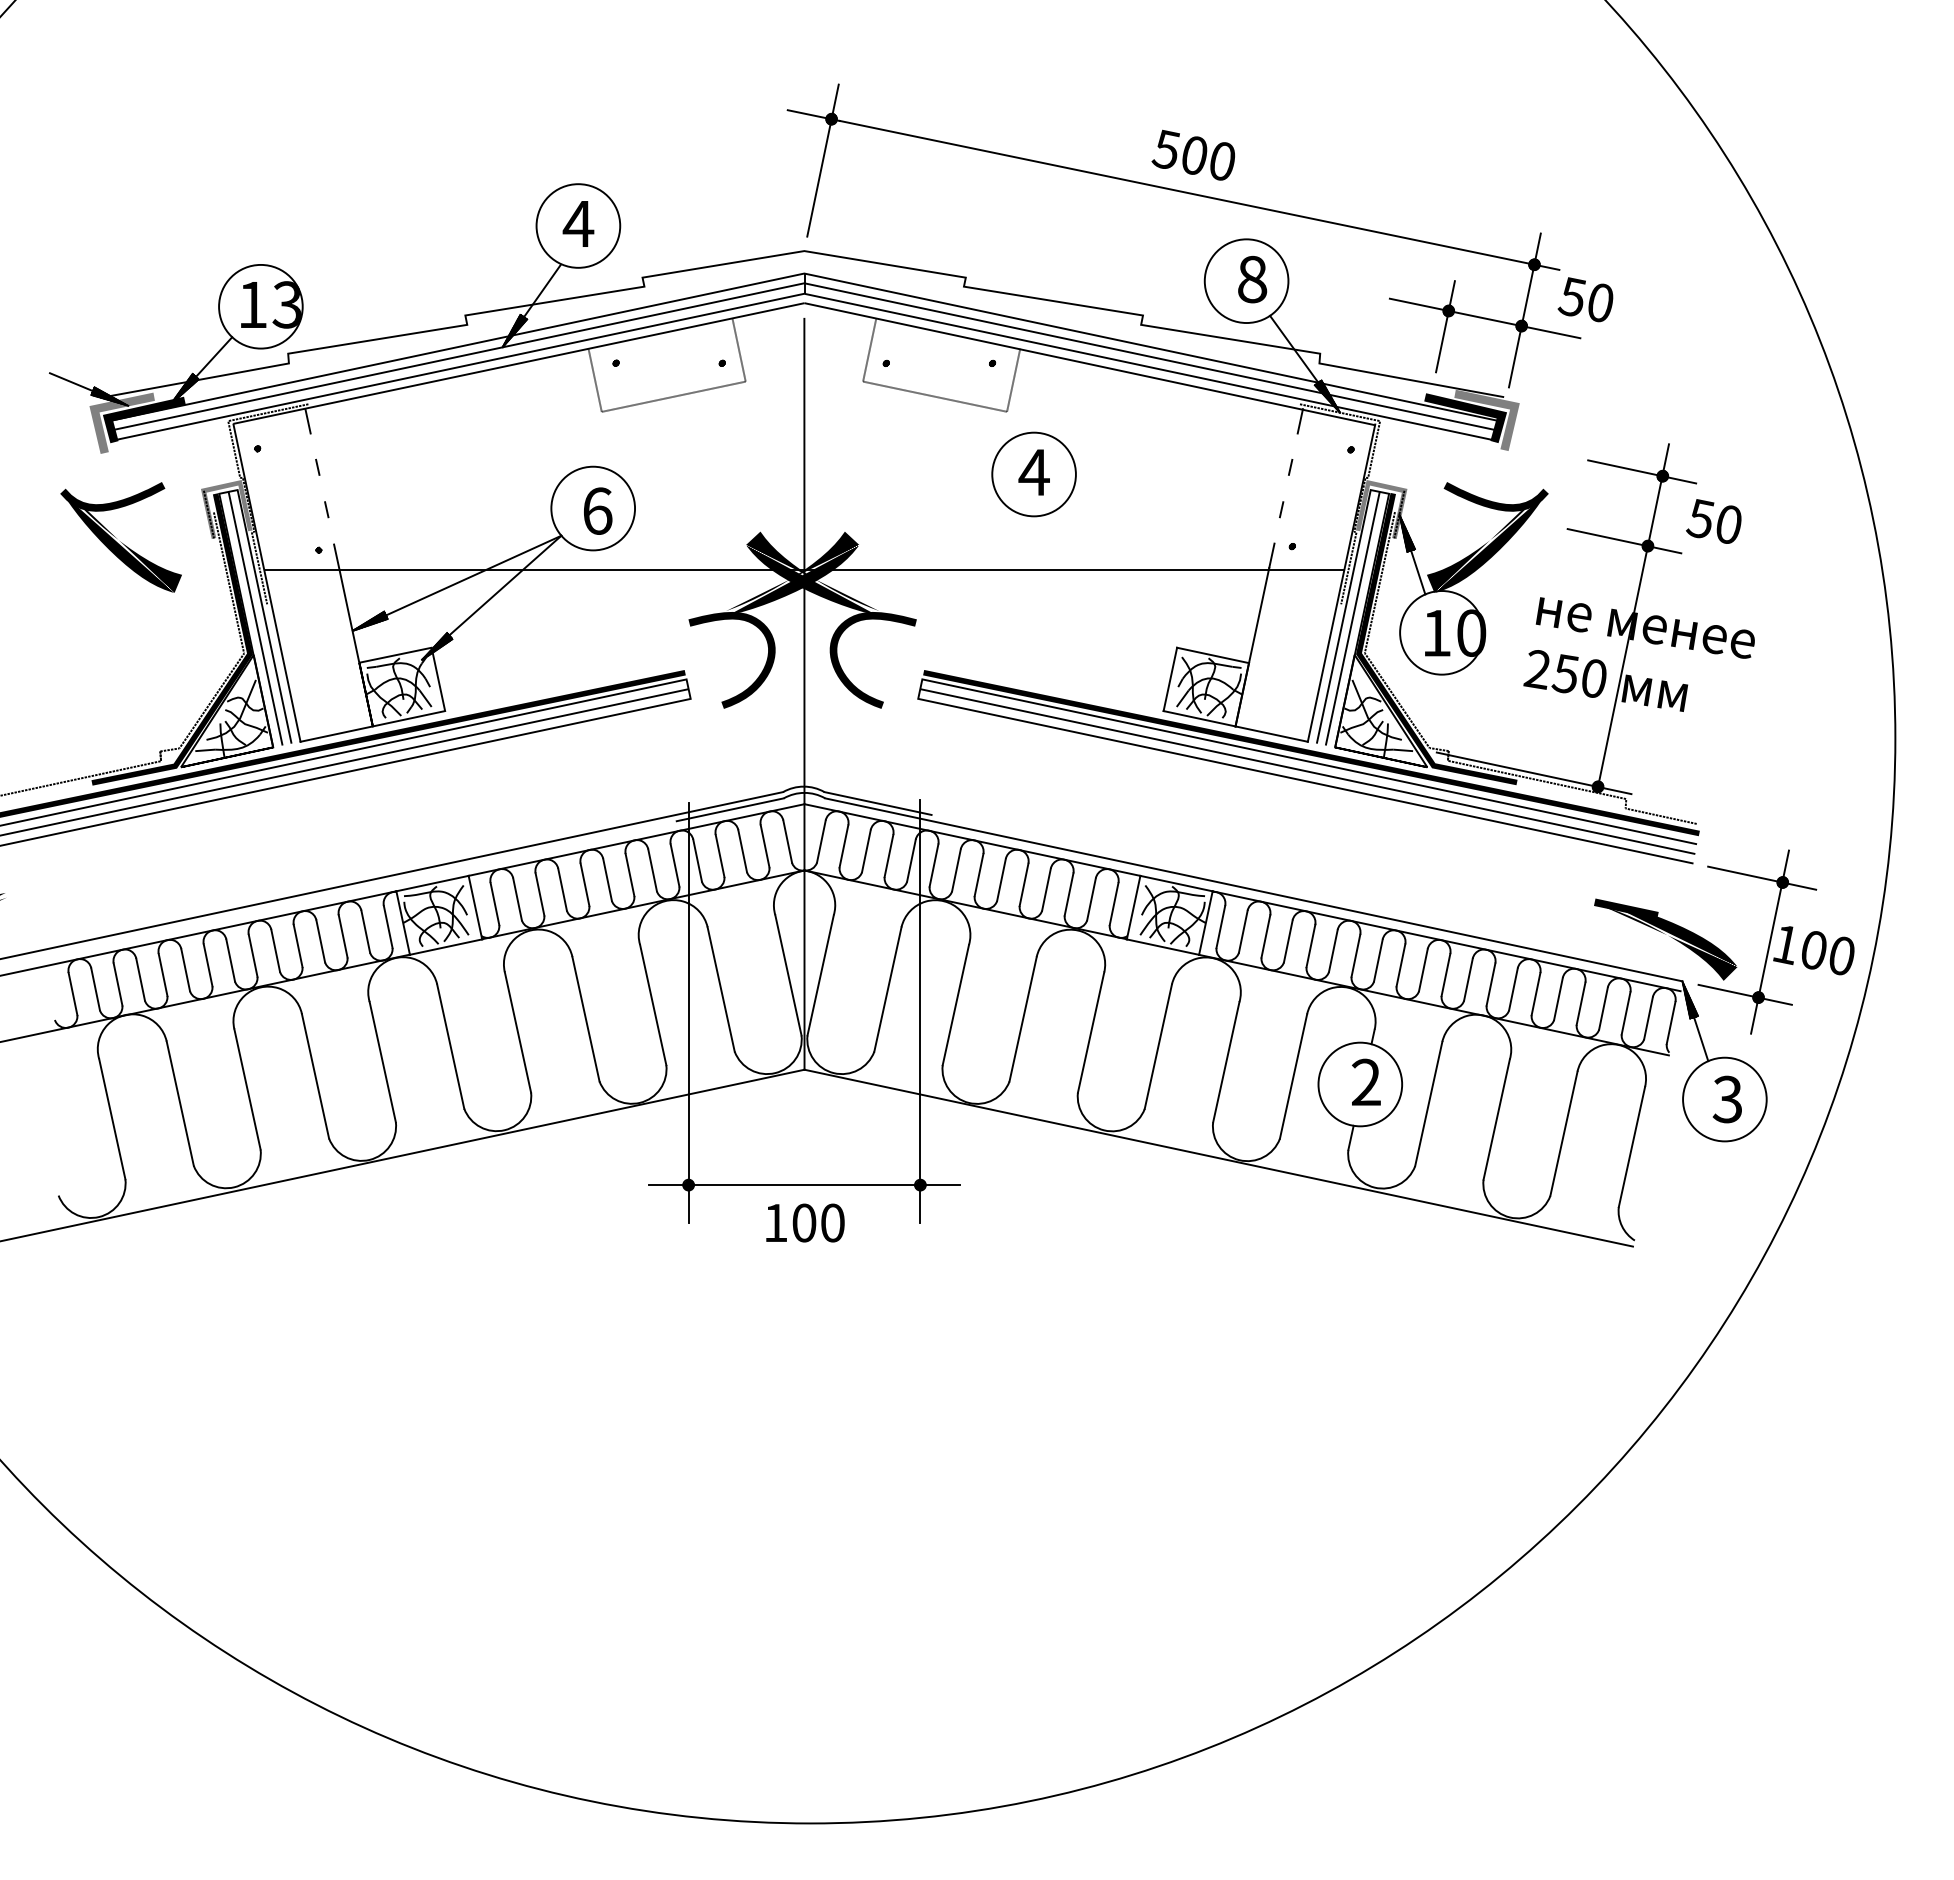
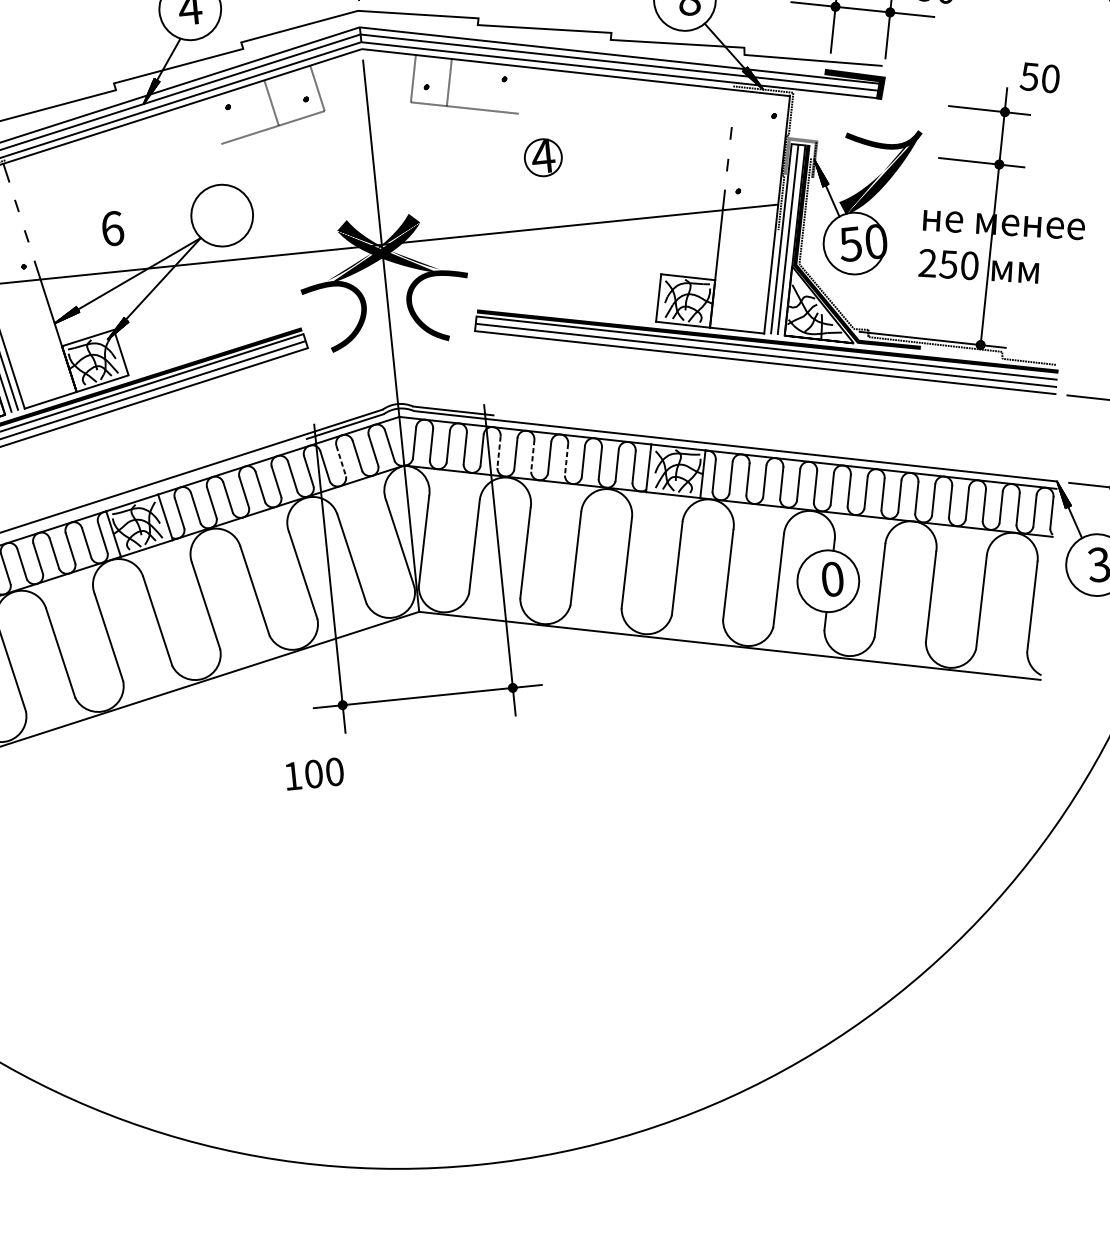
line: (594, 379) -> (271, 102), moved
line: (1013, 379) -> (449, 82), moved
fill: (1486, 420) -> (871, 84), removed
line: (1299, 421) -> (734, 99), removed
circle: (1033, 474) -> (542, 157), size x0.6
text: (598, 510) -> (113, 228), moved
text: (1713, 521) -> (1039, 77), moved
text: (1435, 633) -> (849, 244), 10 -> 50
line: (720, 856) -> (341, 461), solid -> dashed
line: (934, 865) -> (499, 452), solid -> dashed
line: (979, 875) -> (533, 456), solid -> dashed
line: (1024, 884) -> (566, 459), solid -> dashed
part: (1665, 939) -> (1041, 452), removed
text: (1366, 1082) -> (832, 579), 2 -> 0
text: (805, 1222) -> (314, 773), moved

